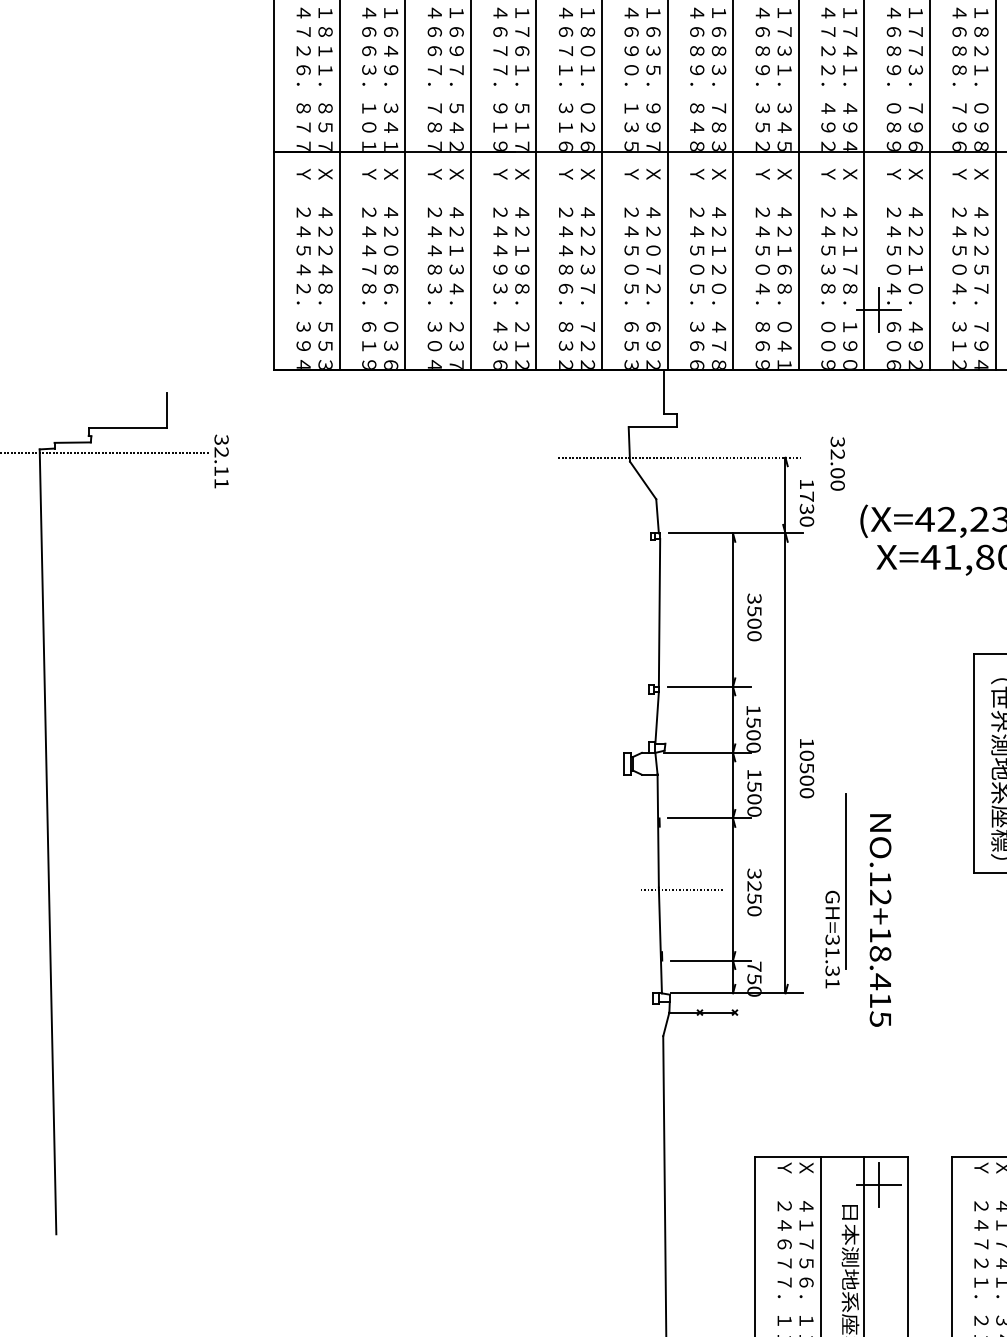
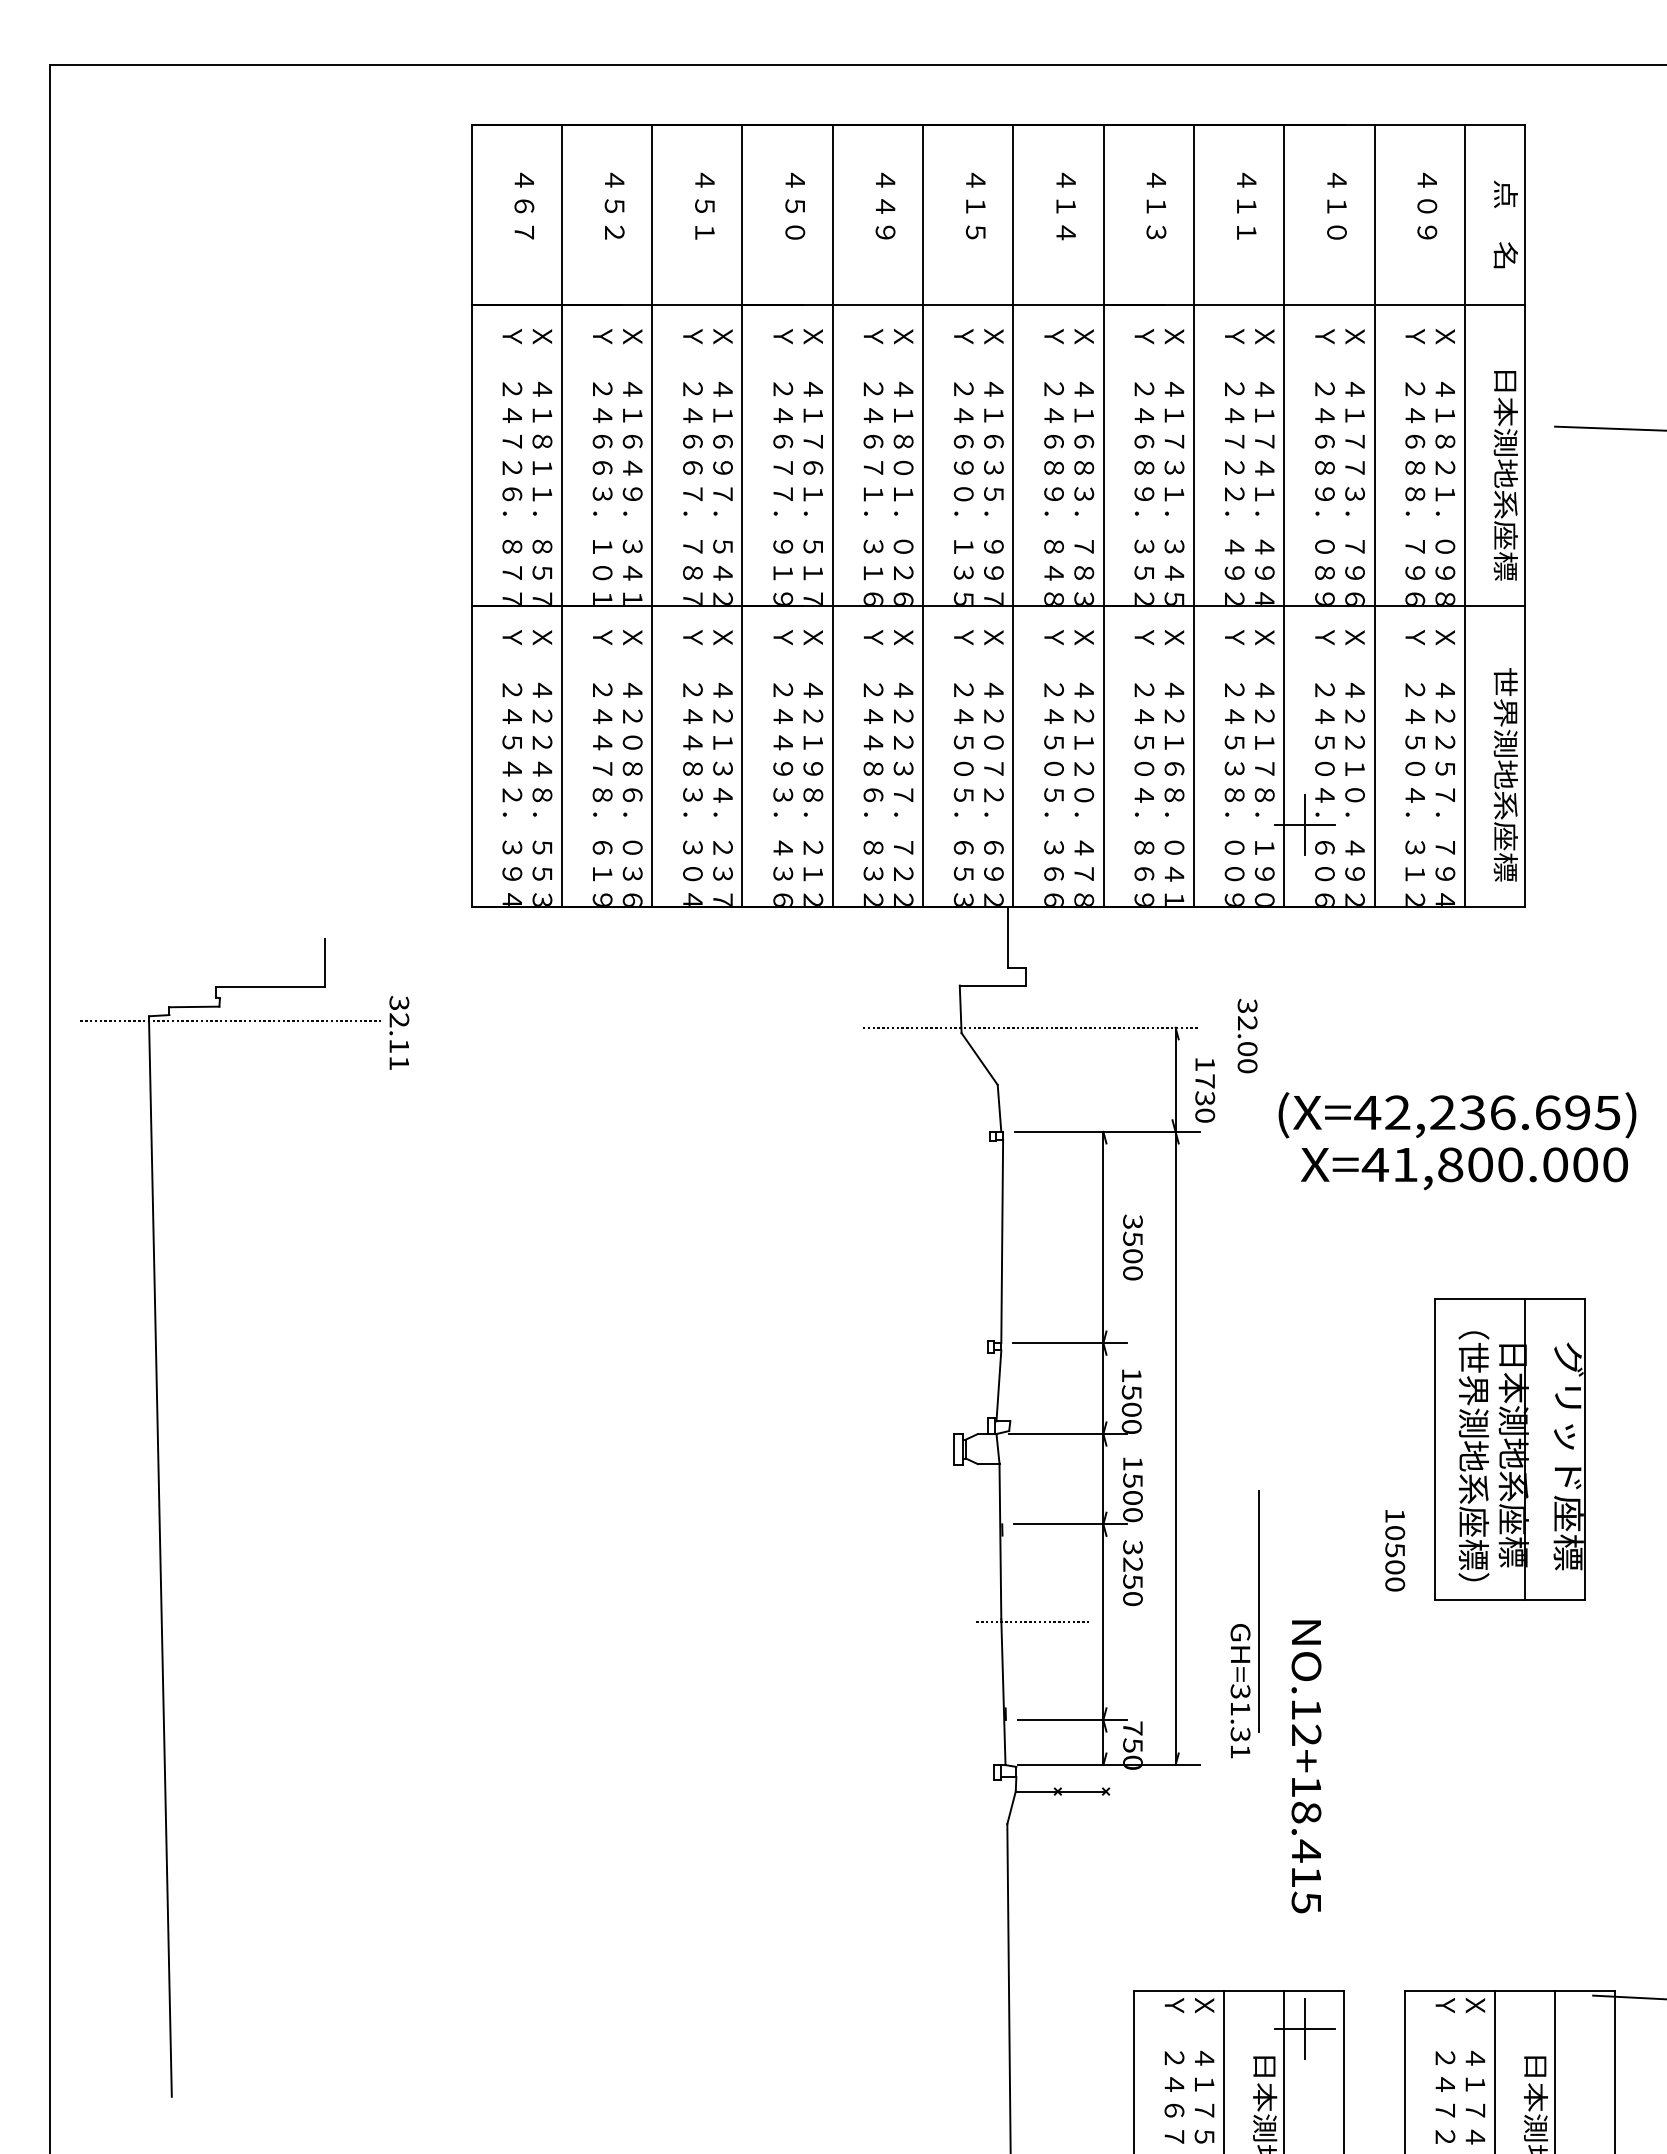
text: (807, 768) -> (1395, 1550), moved
text: (754, 891) -> (1132, 1572), moved
text: (880, 920) -> (1306, 1766), moved

